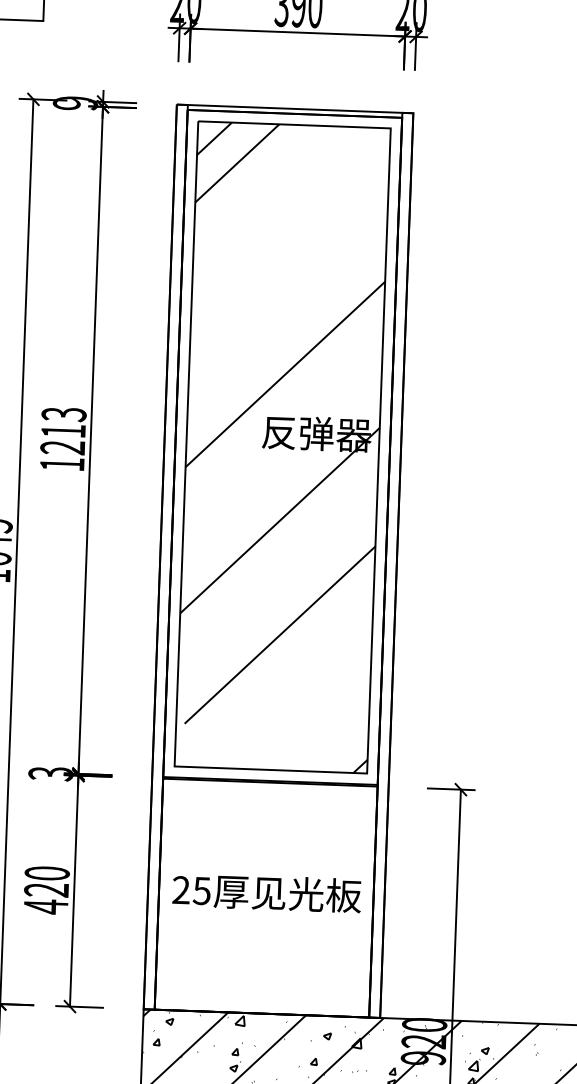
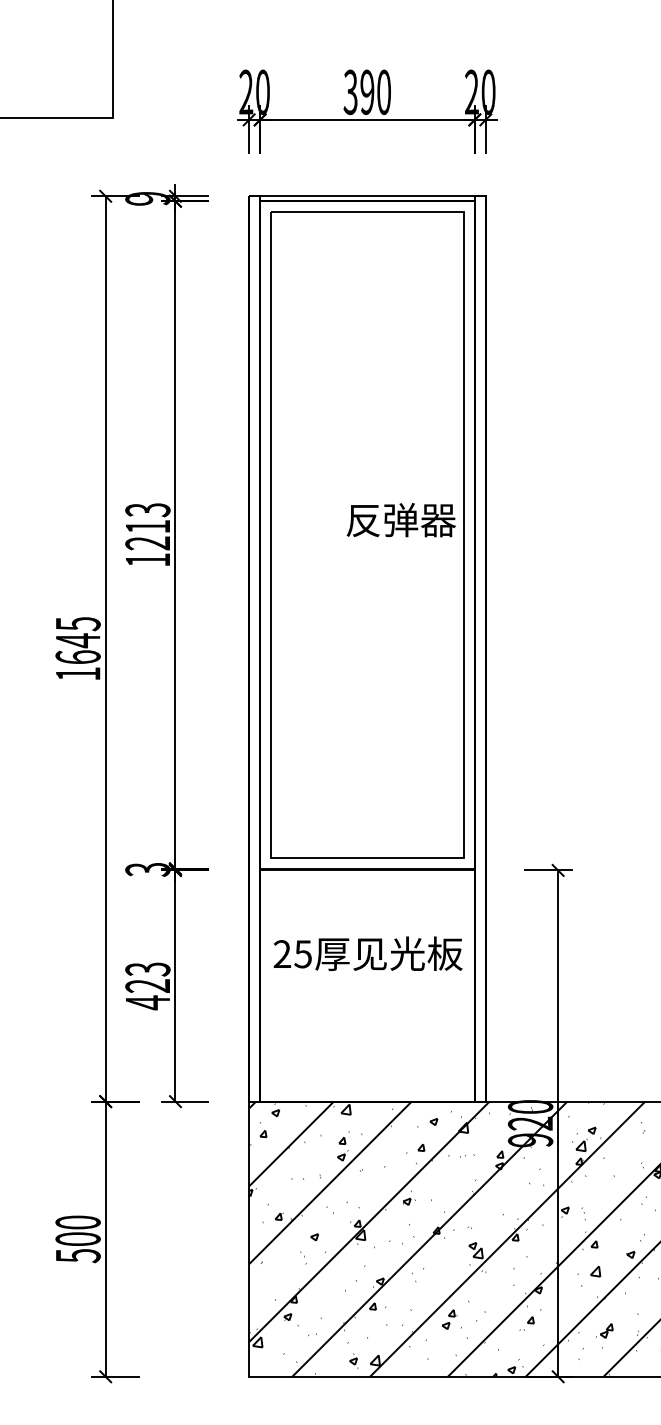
hatch: (282, 446) -> (367, 534), removed
text: (46, 873) -> (147, 969), 420 -> 423
text: (266, 892) -> (367, 953), moved

